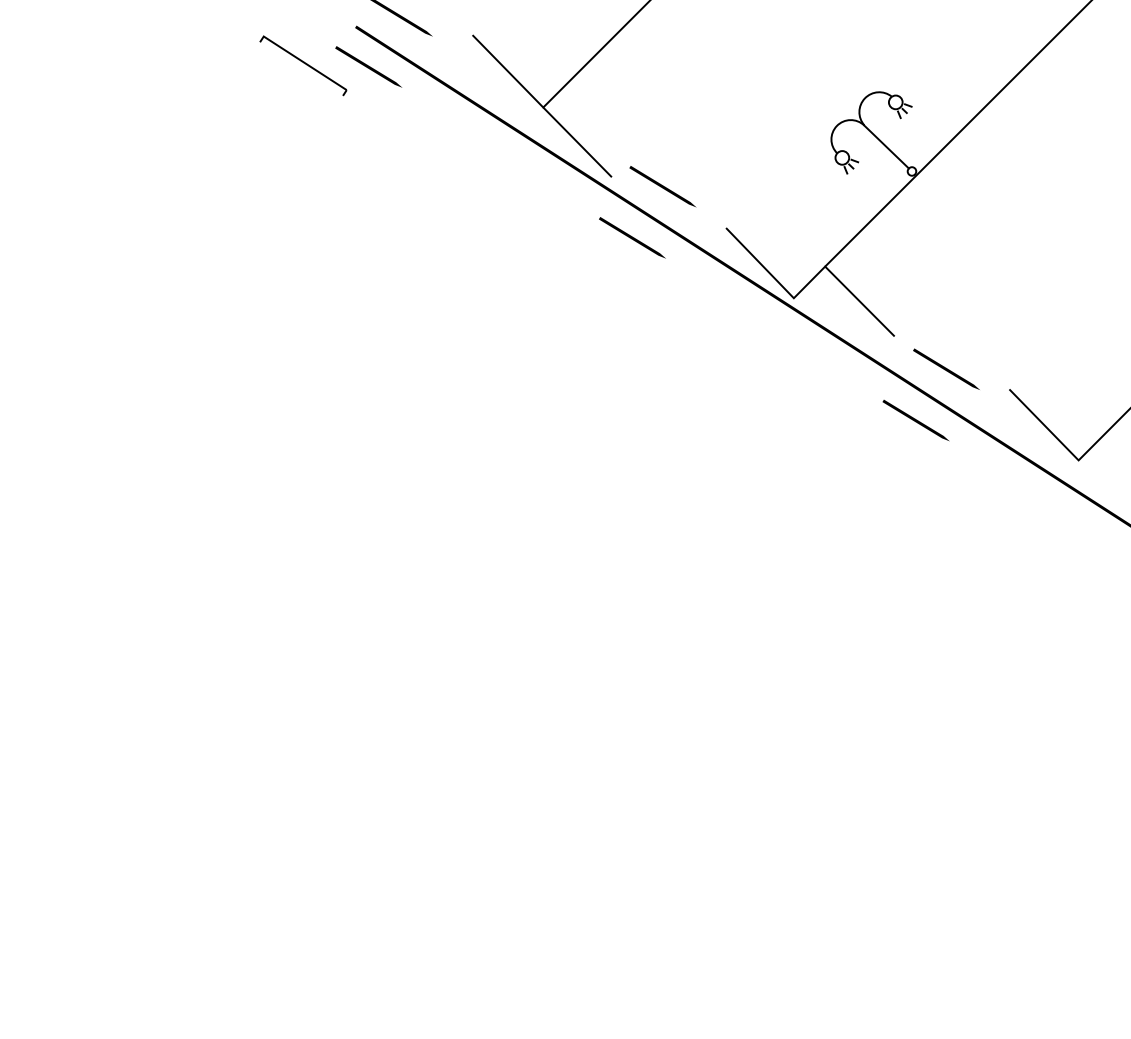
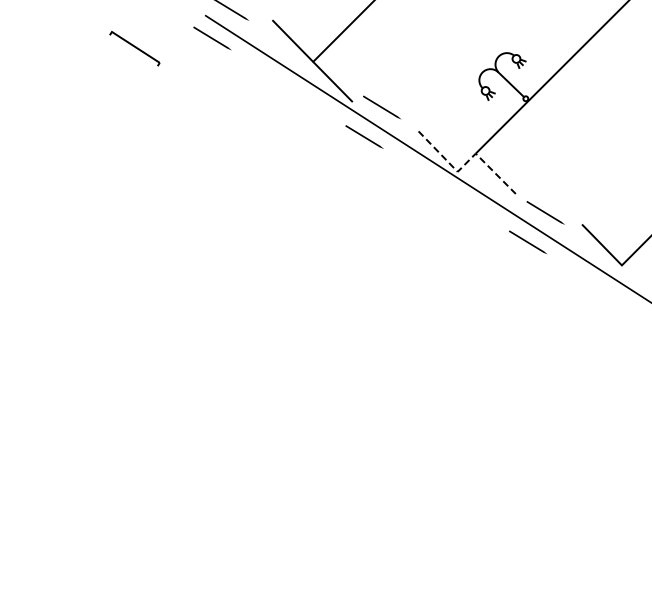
part: (302, 65) -> (134, 48), moved
line: (809, 281) -> (466, 162), solid -> dashed

